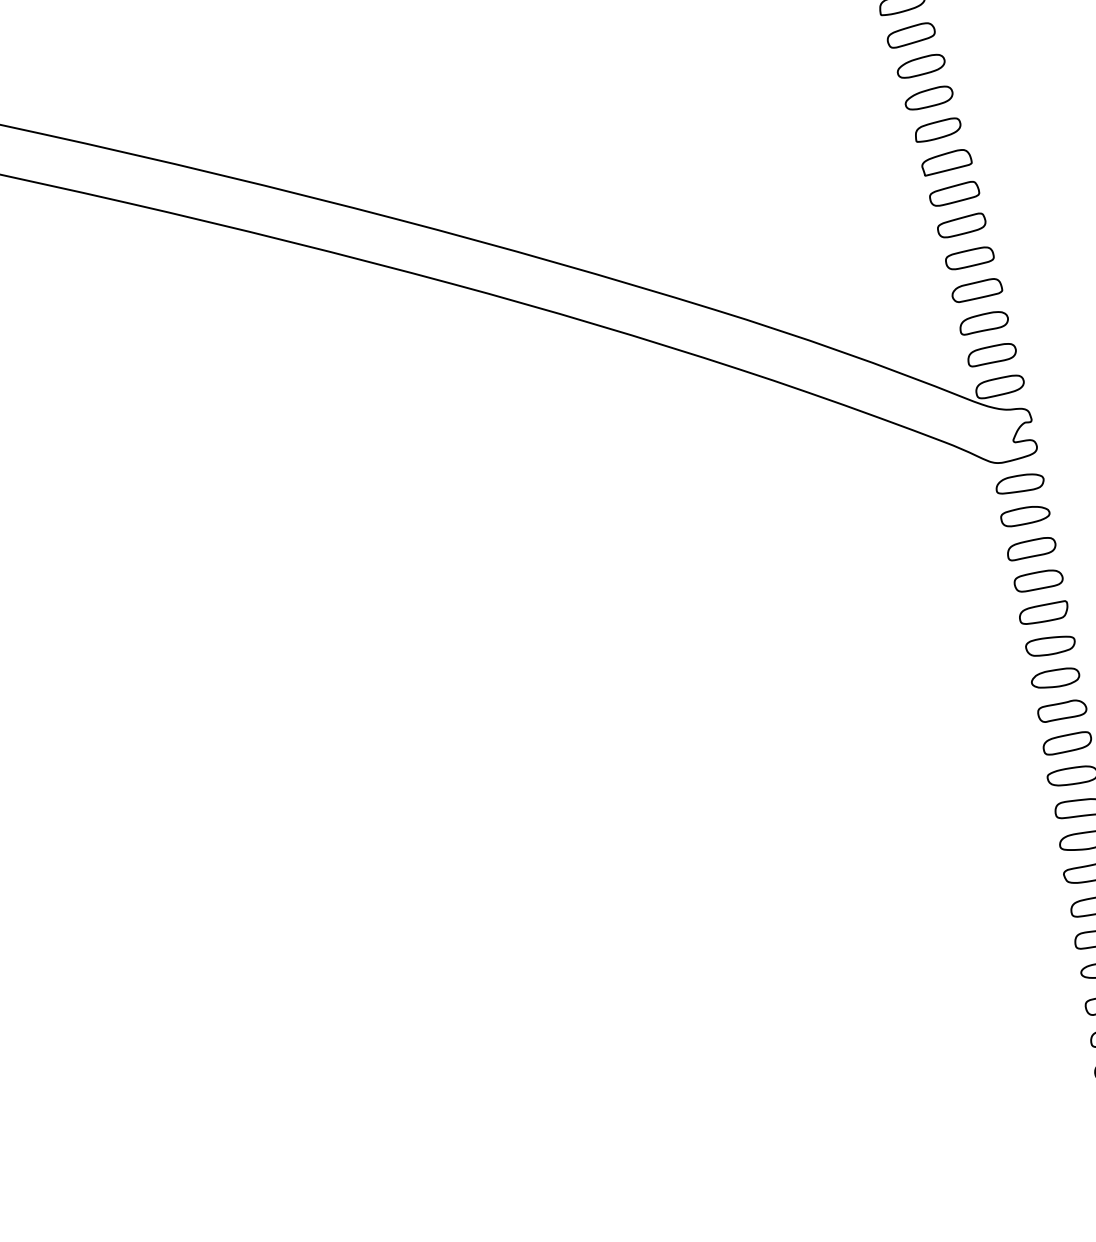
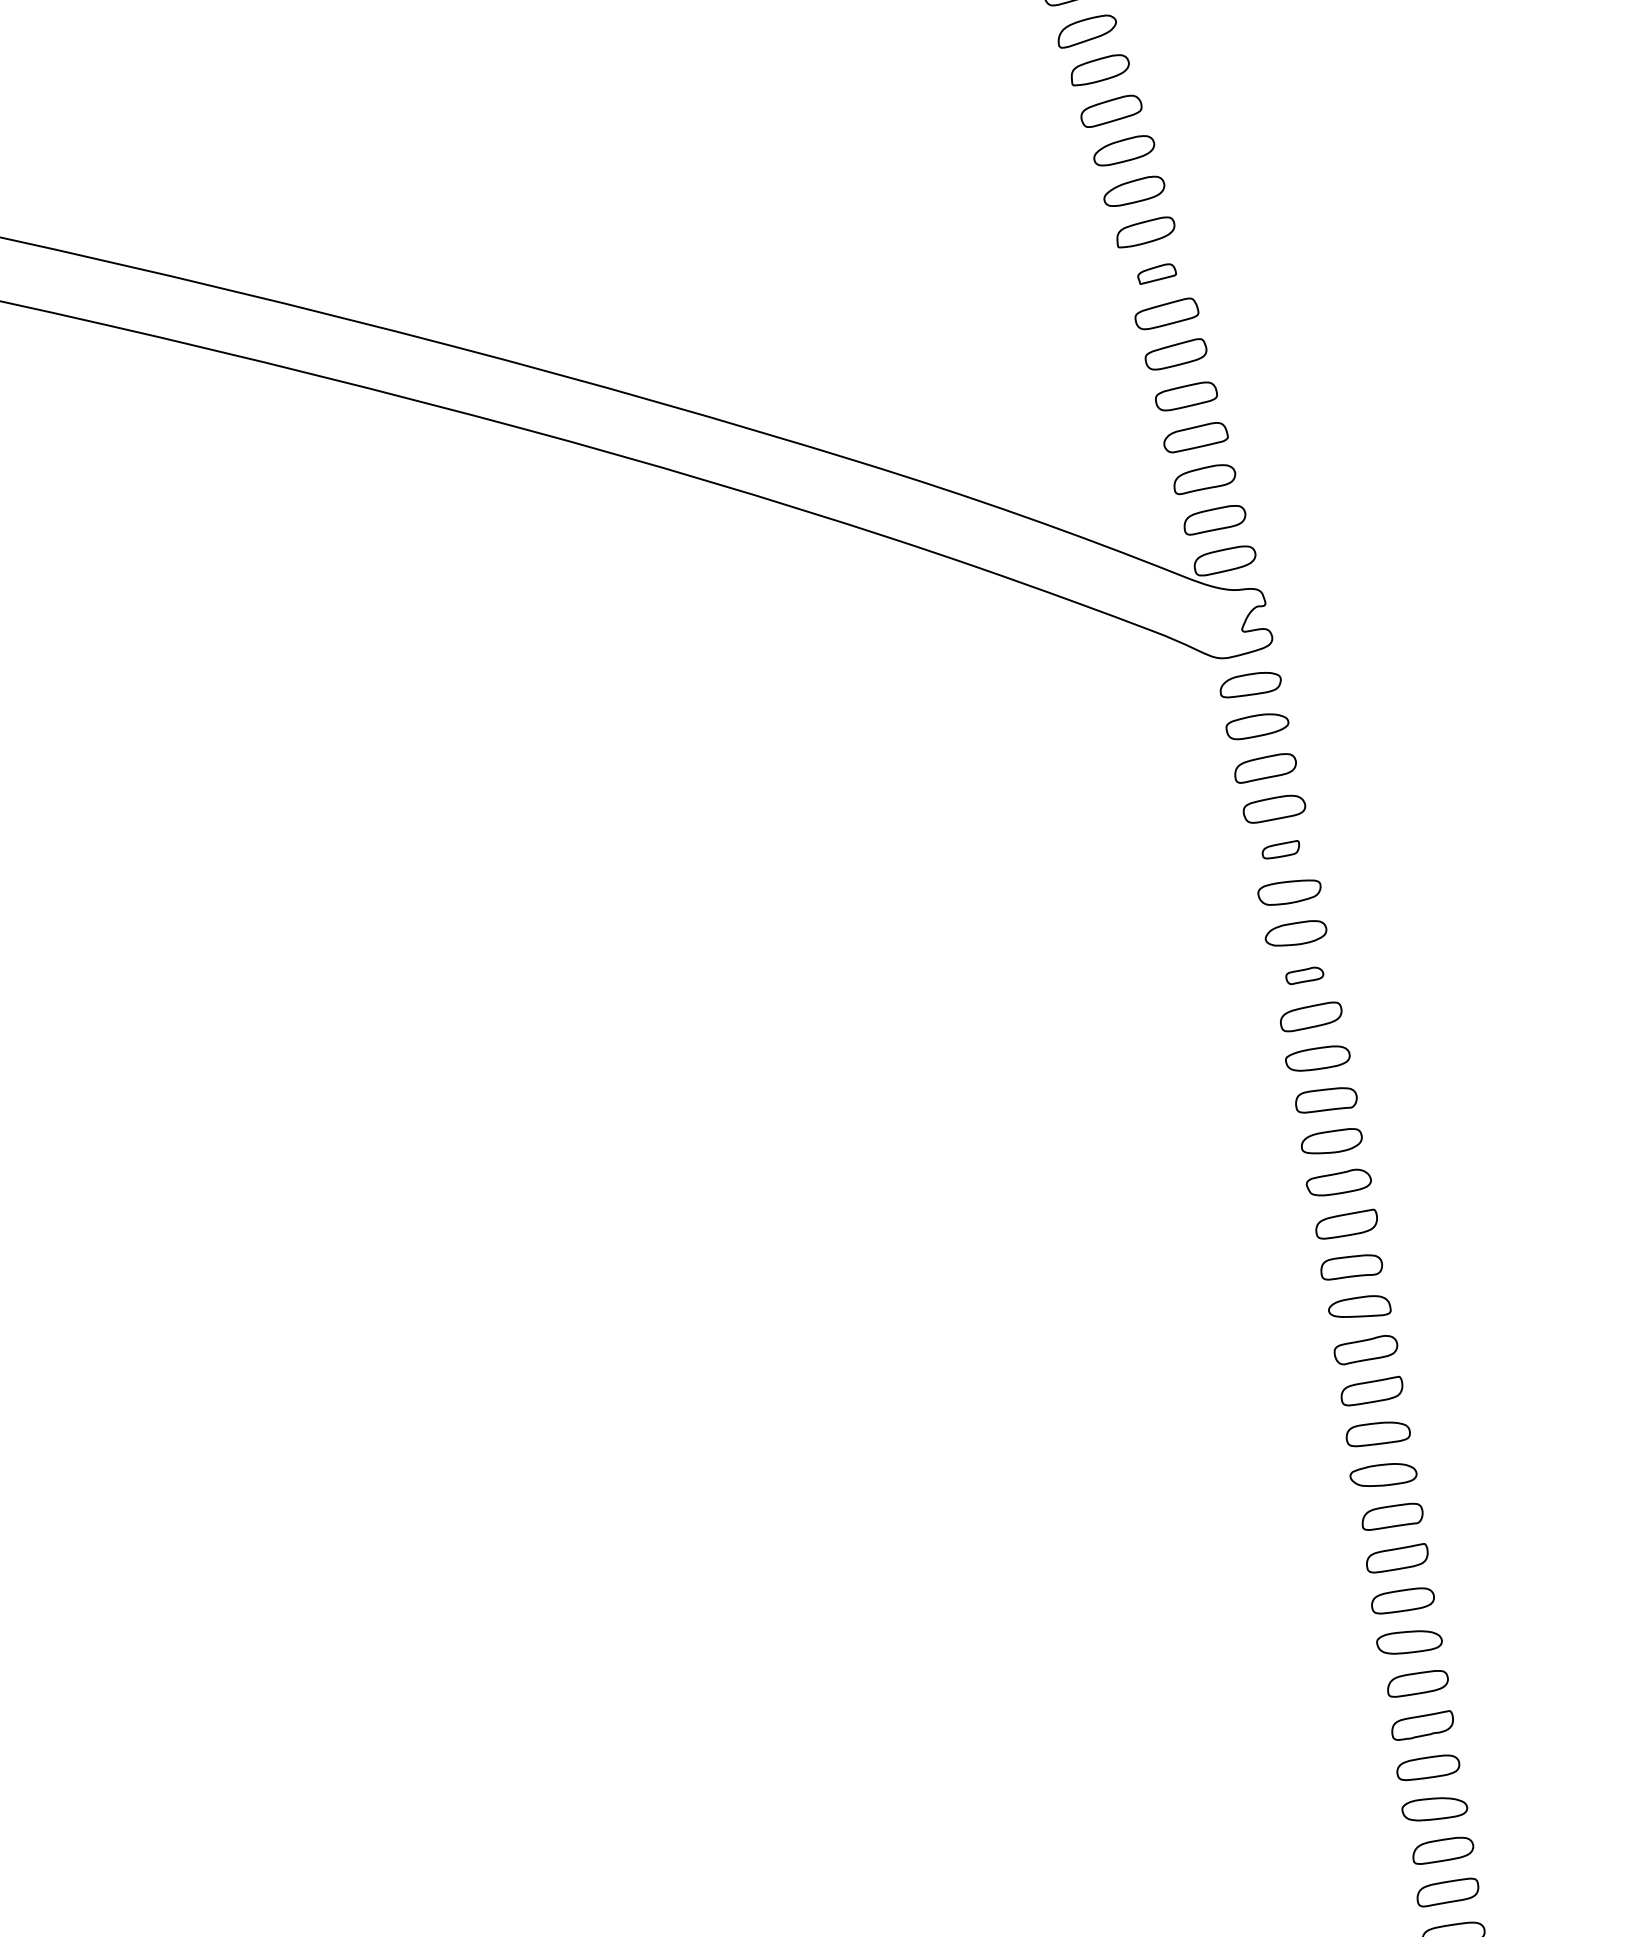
part: (946, 162) -> (1156, 273), size x0.6
part: (1043, 612) -> (1280, 849), size x0.6
part: (1062, 711) -> (1304, 975), size x0.6

